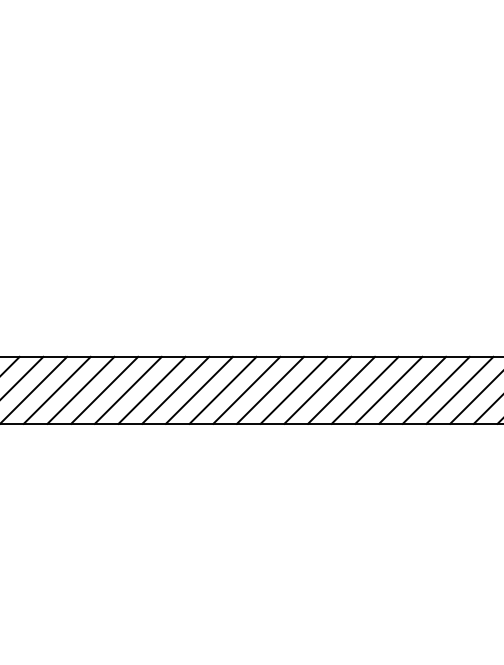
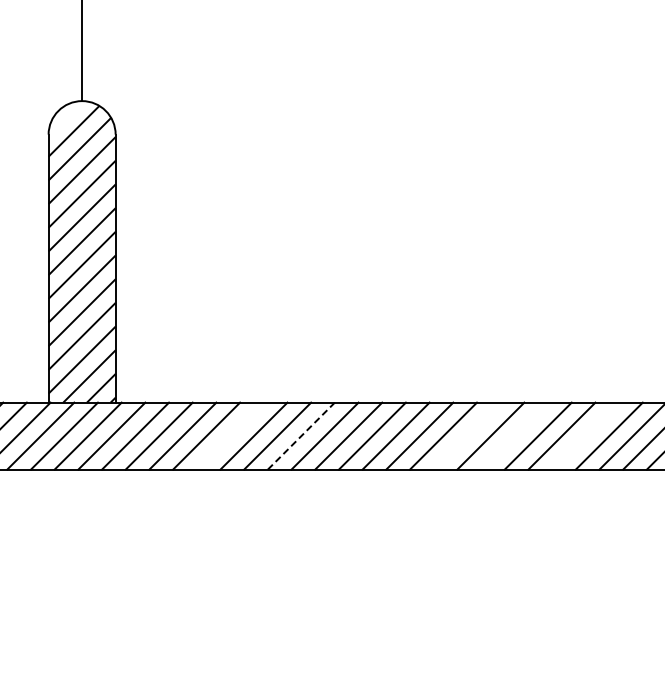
line: (103, 389) -> (229, 435), removed
line: (175, 389) -> (301, 435), solid -> dashed
line: (340, 389) -> (466, 435), removed
line: (388, 389) -> (514, 435), removed
line: (459, 389) -> (585, 435), removed

